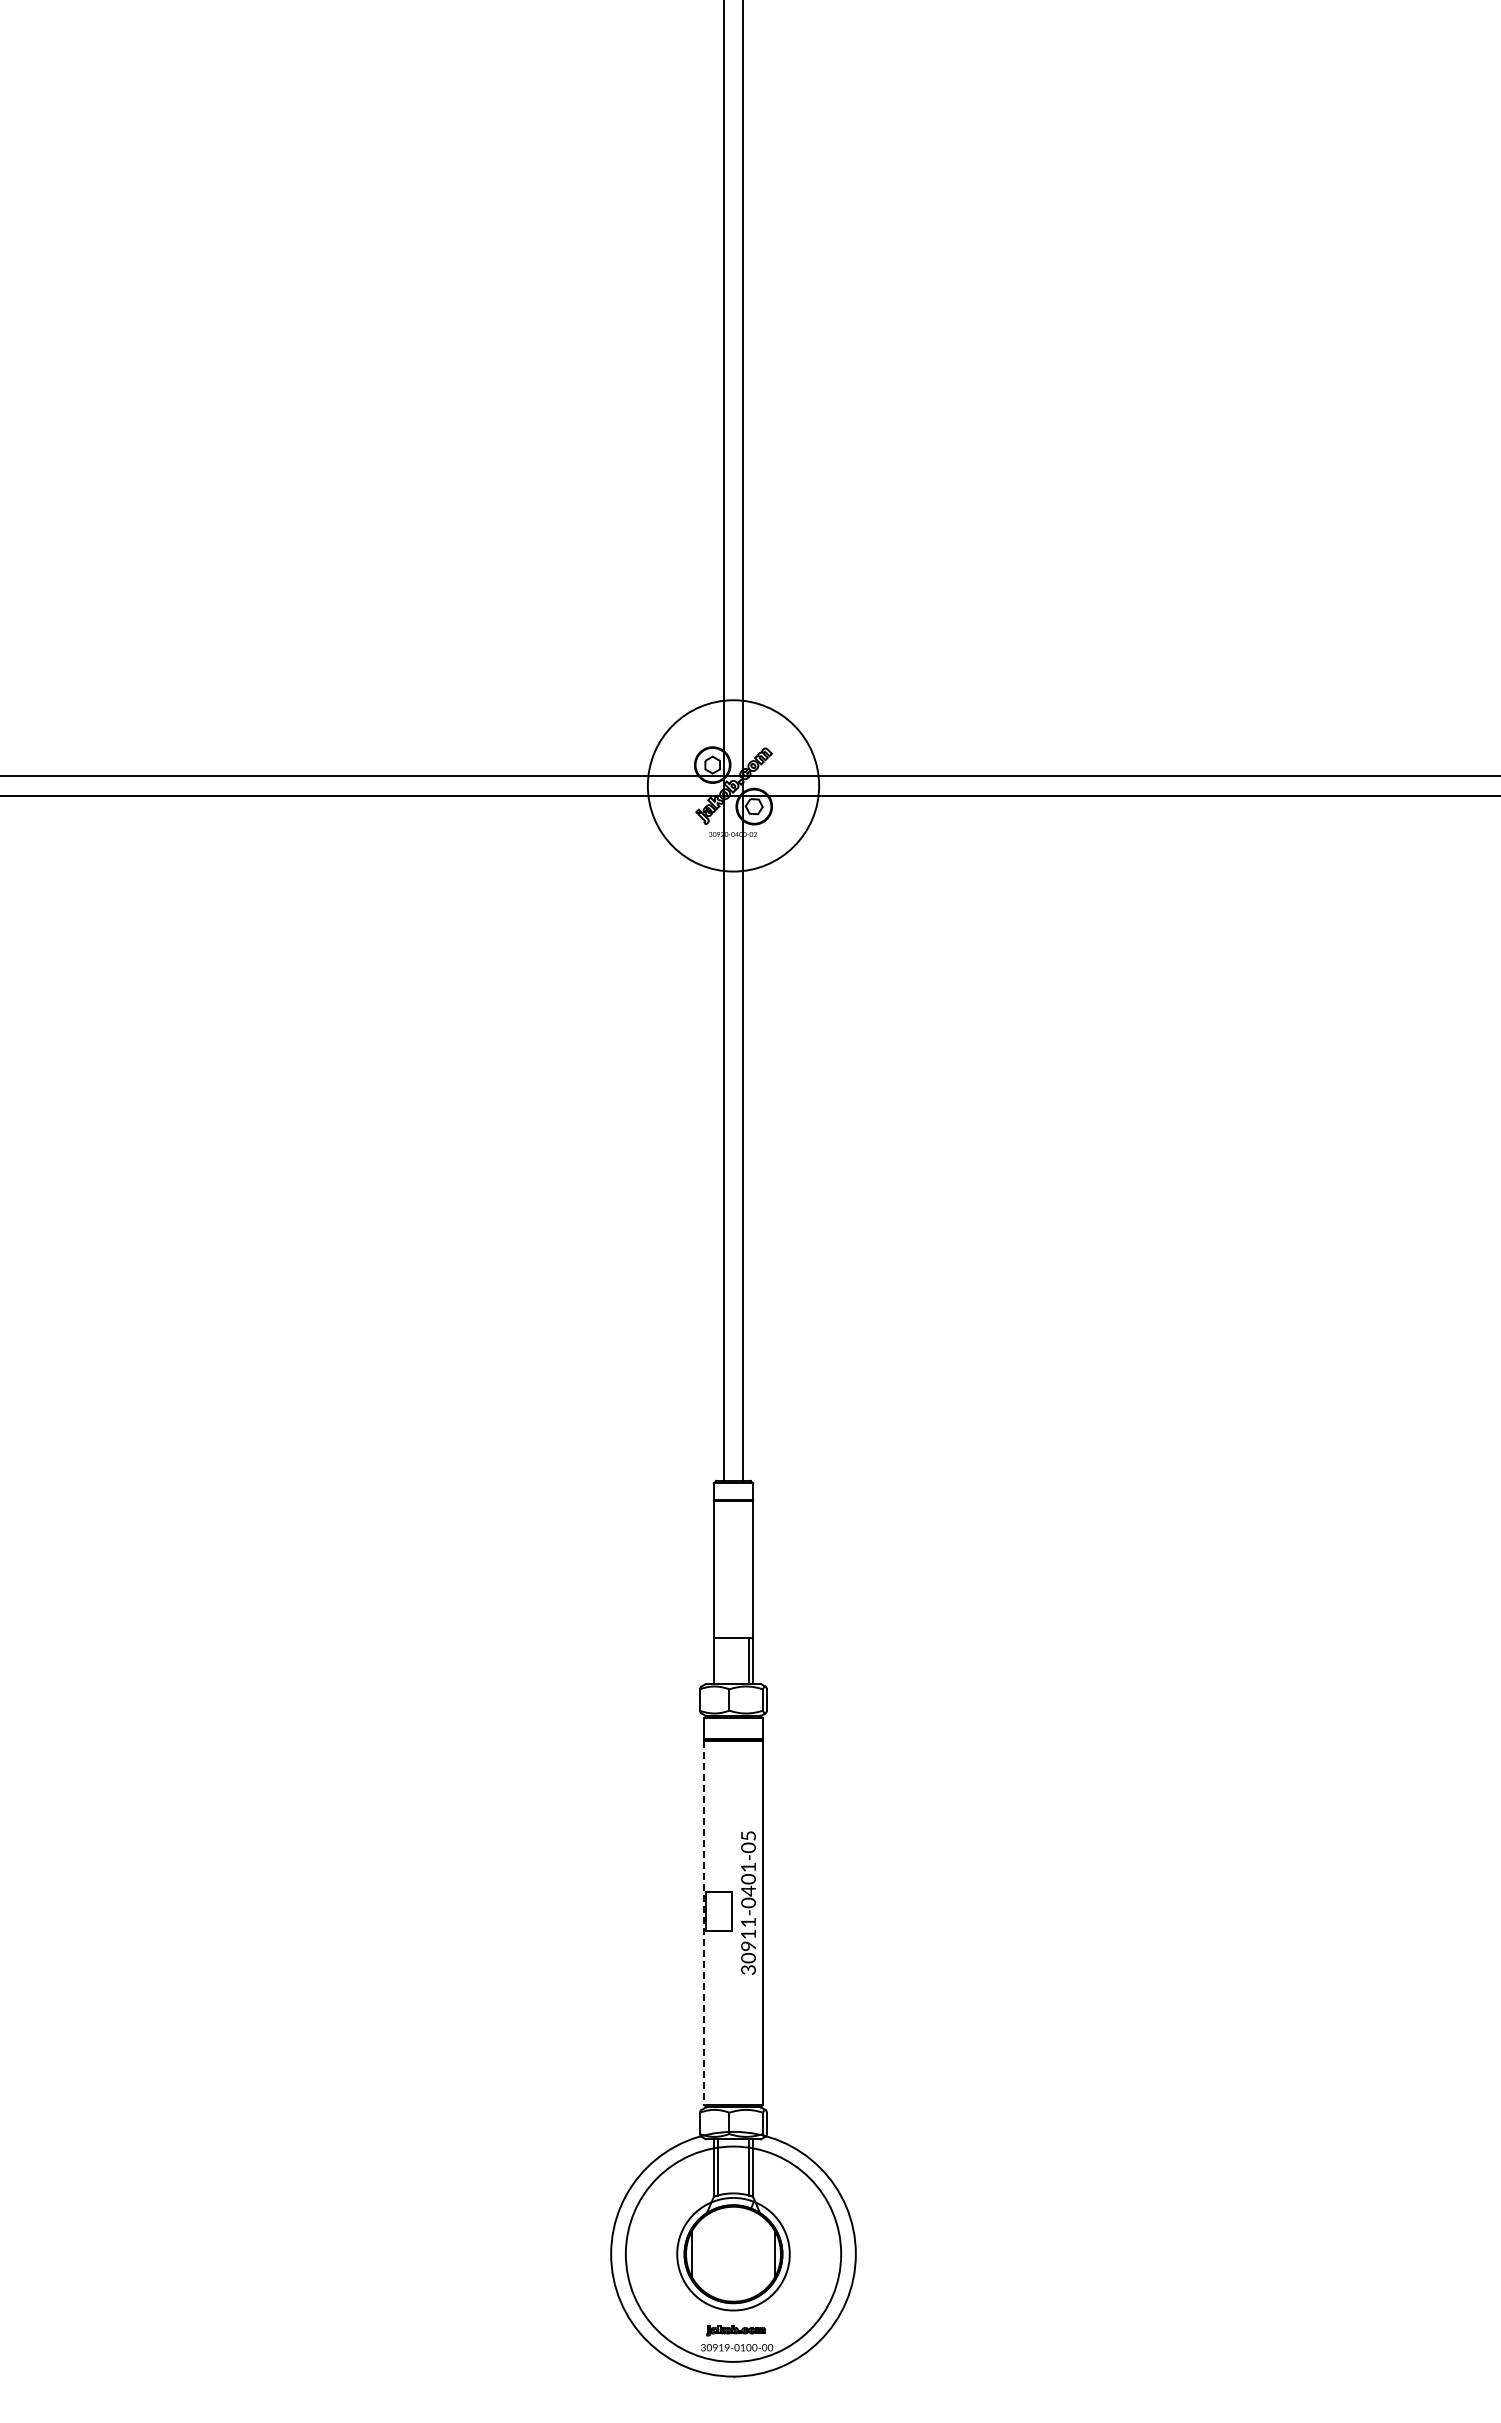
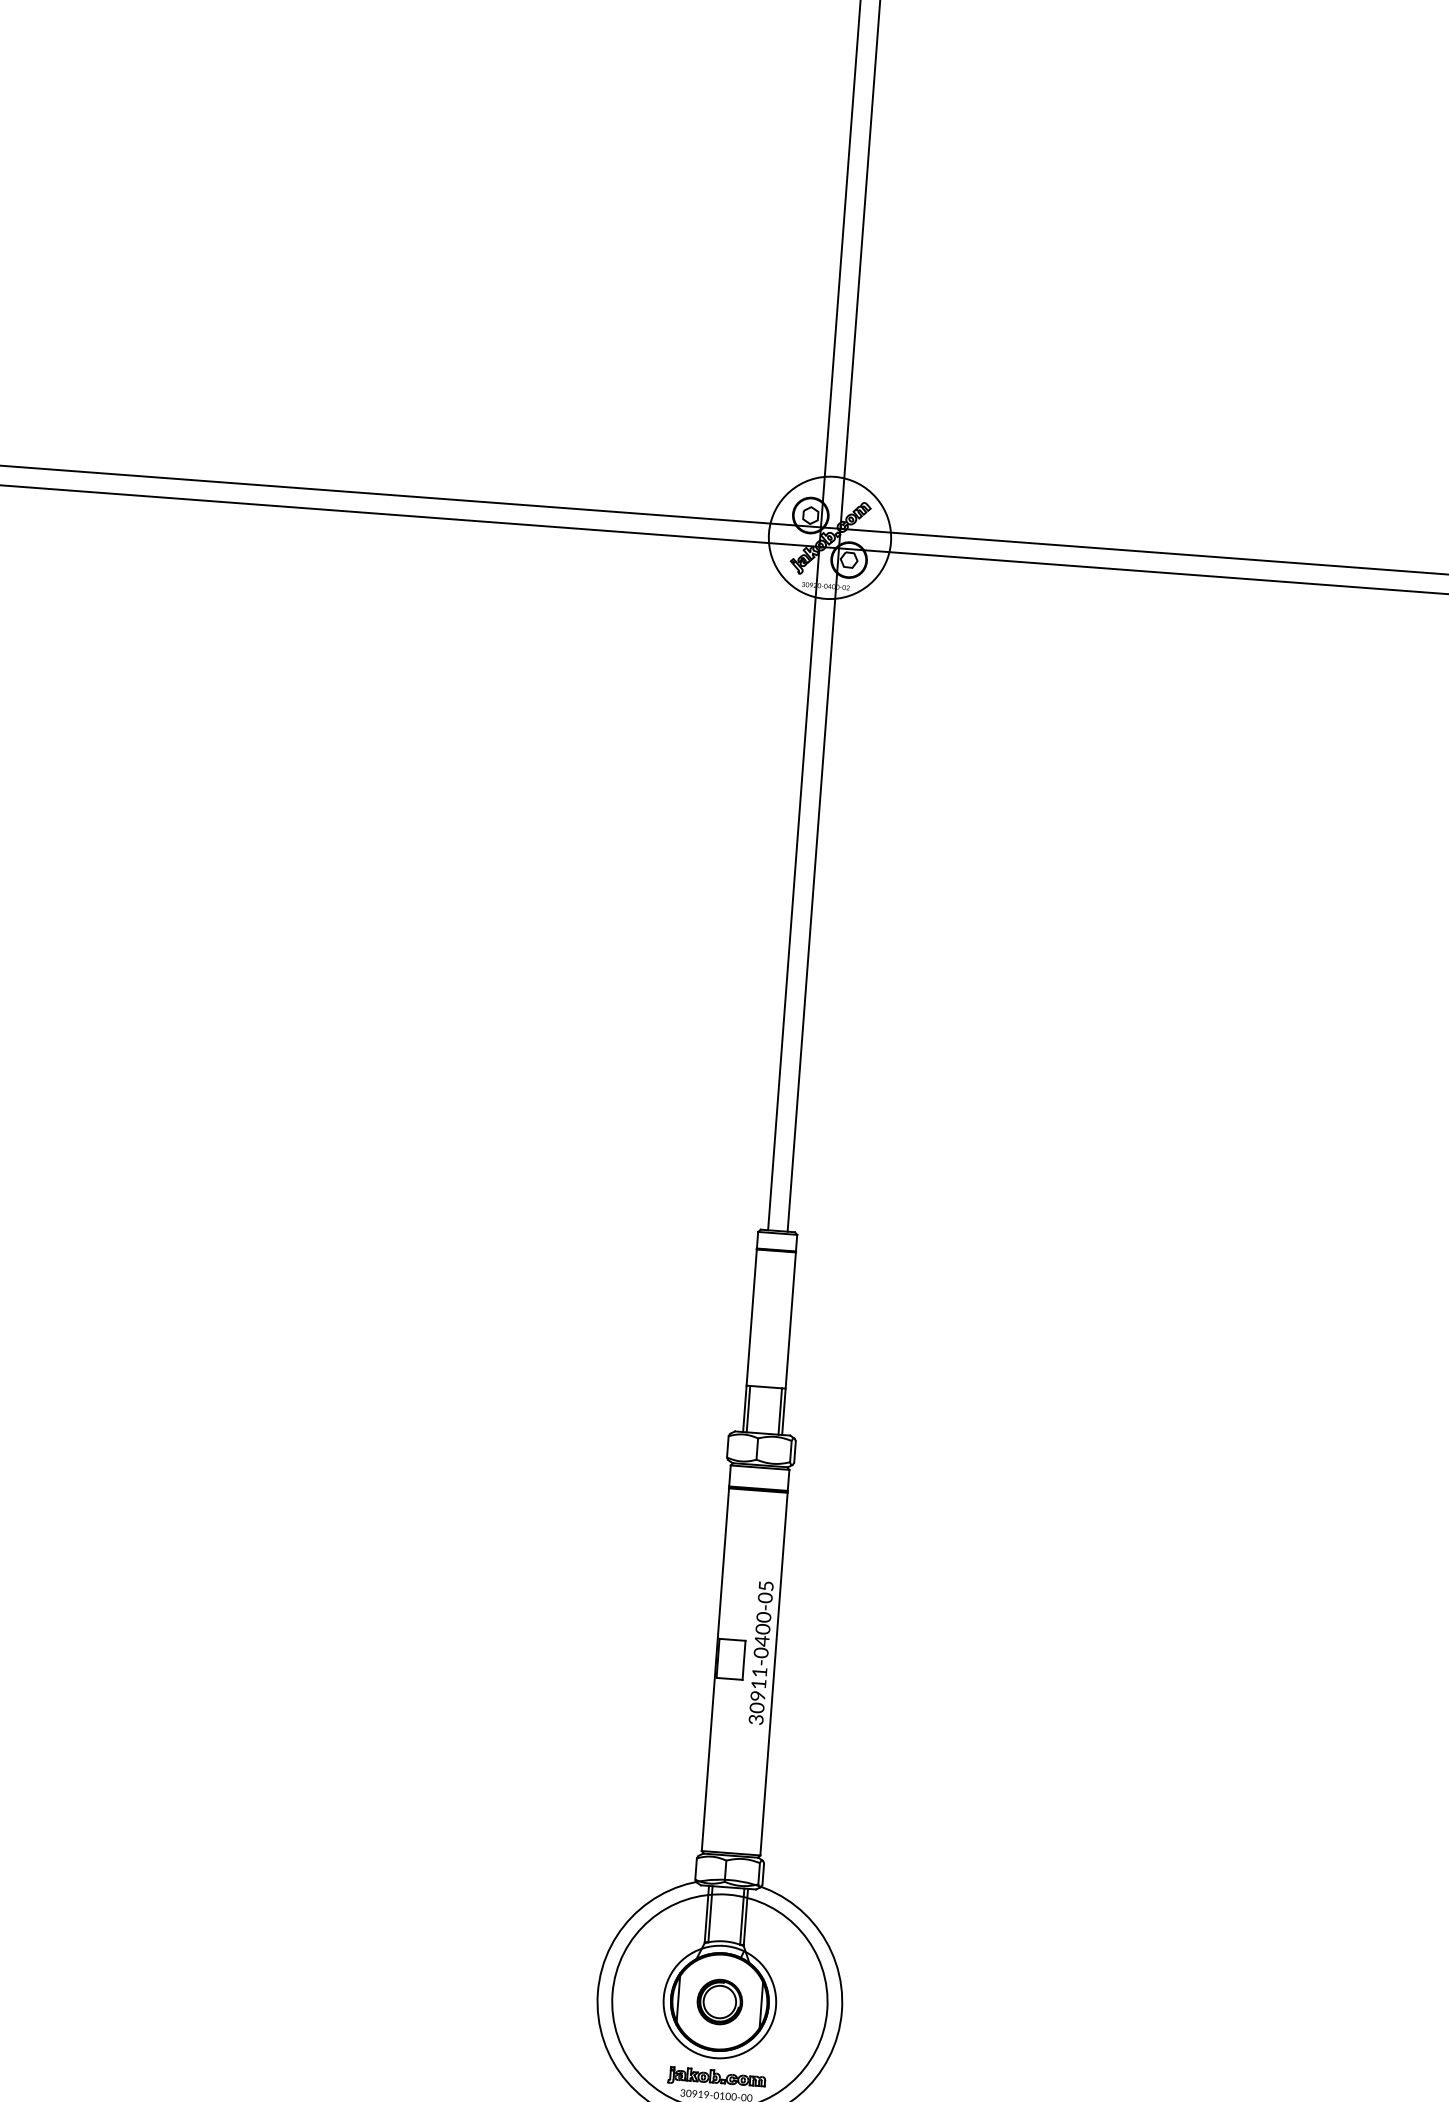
circle: (733, 785) -> (830, 537), size x0.71
line: (717, 1660) -> (748, 1408), added
text: (748, 1867) -> (763, 1617), 30911-0401-05 -> 30911-0400-05
line: (704, 1923) -> (715, 1670), dashed -> solid
part: (733, 2254) -> (719, 2002), added
part: (735, 2330) -> (716, 2078), size x1.67

